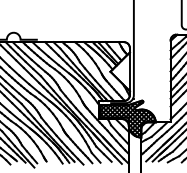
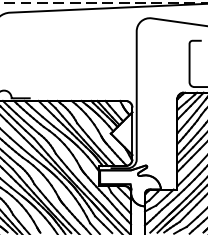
hatch: (128, 118) -> (130, 185), removed

